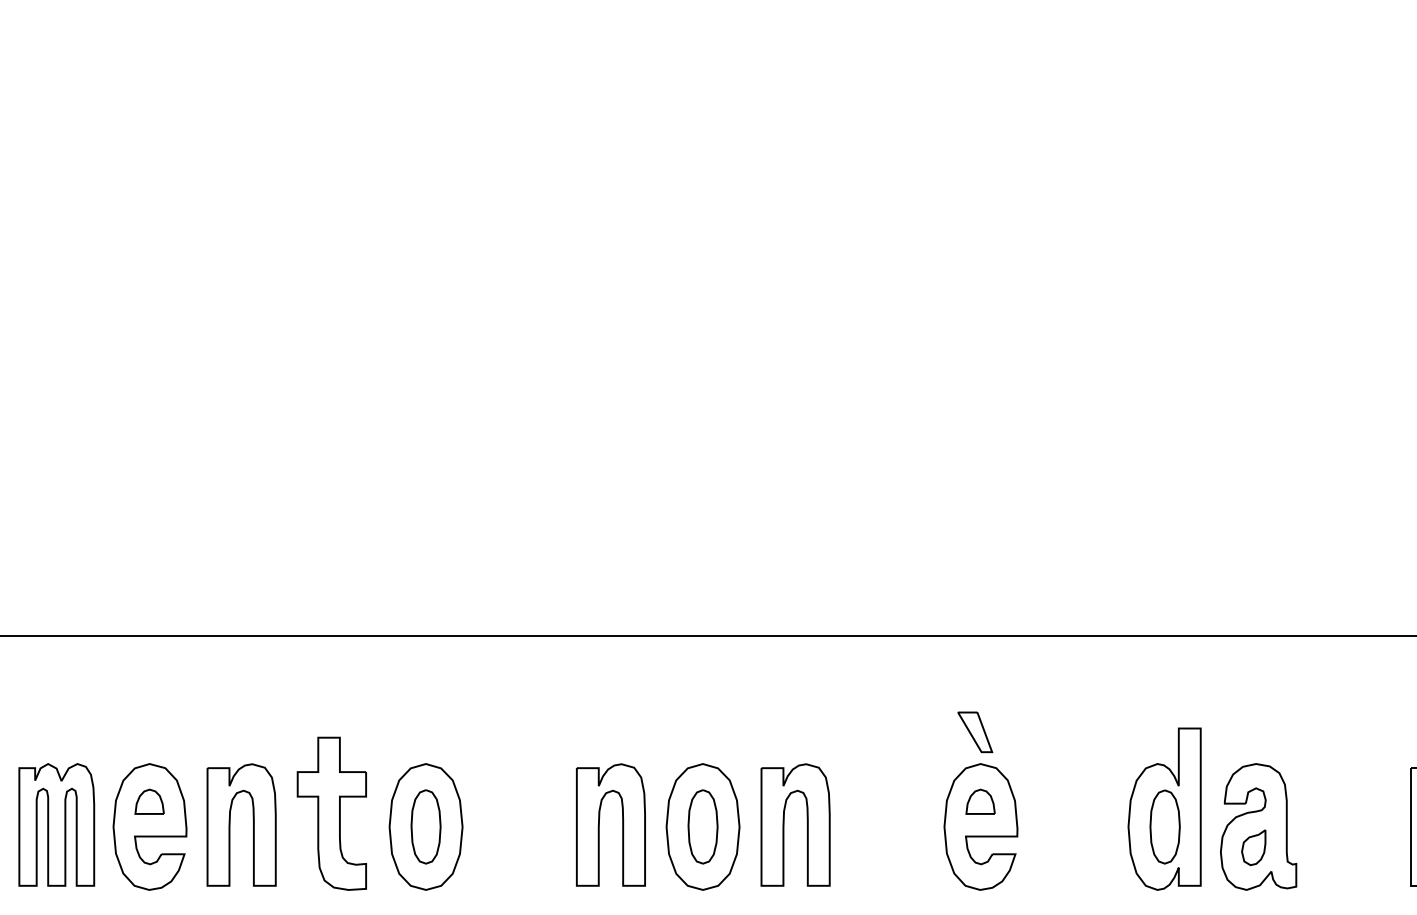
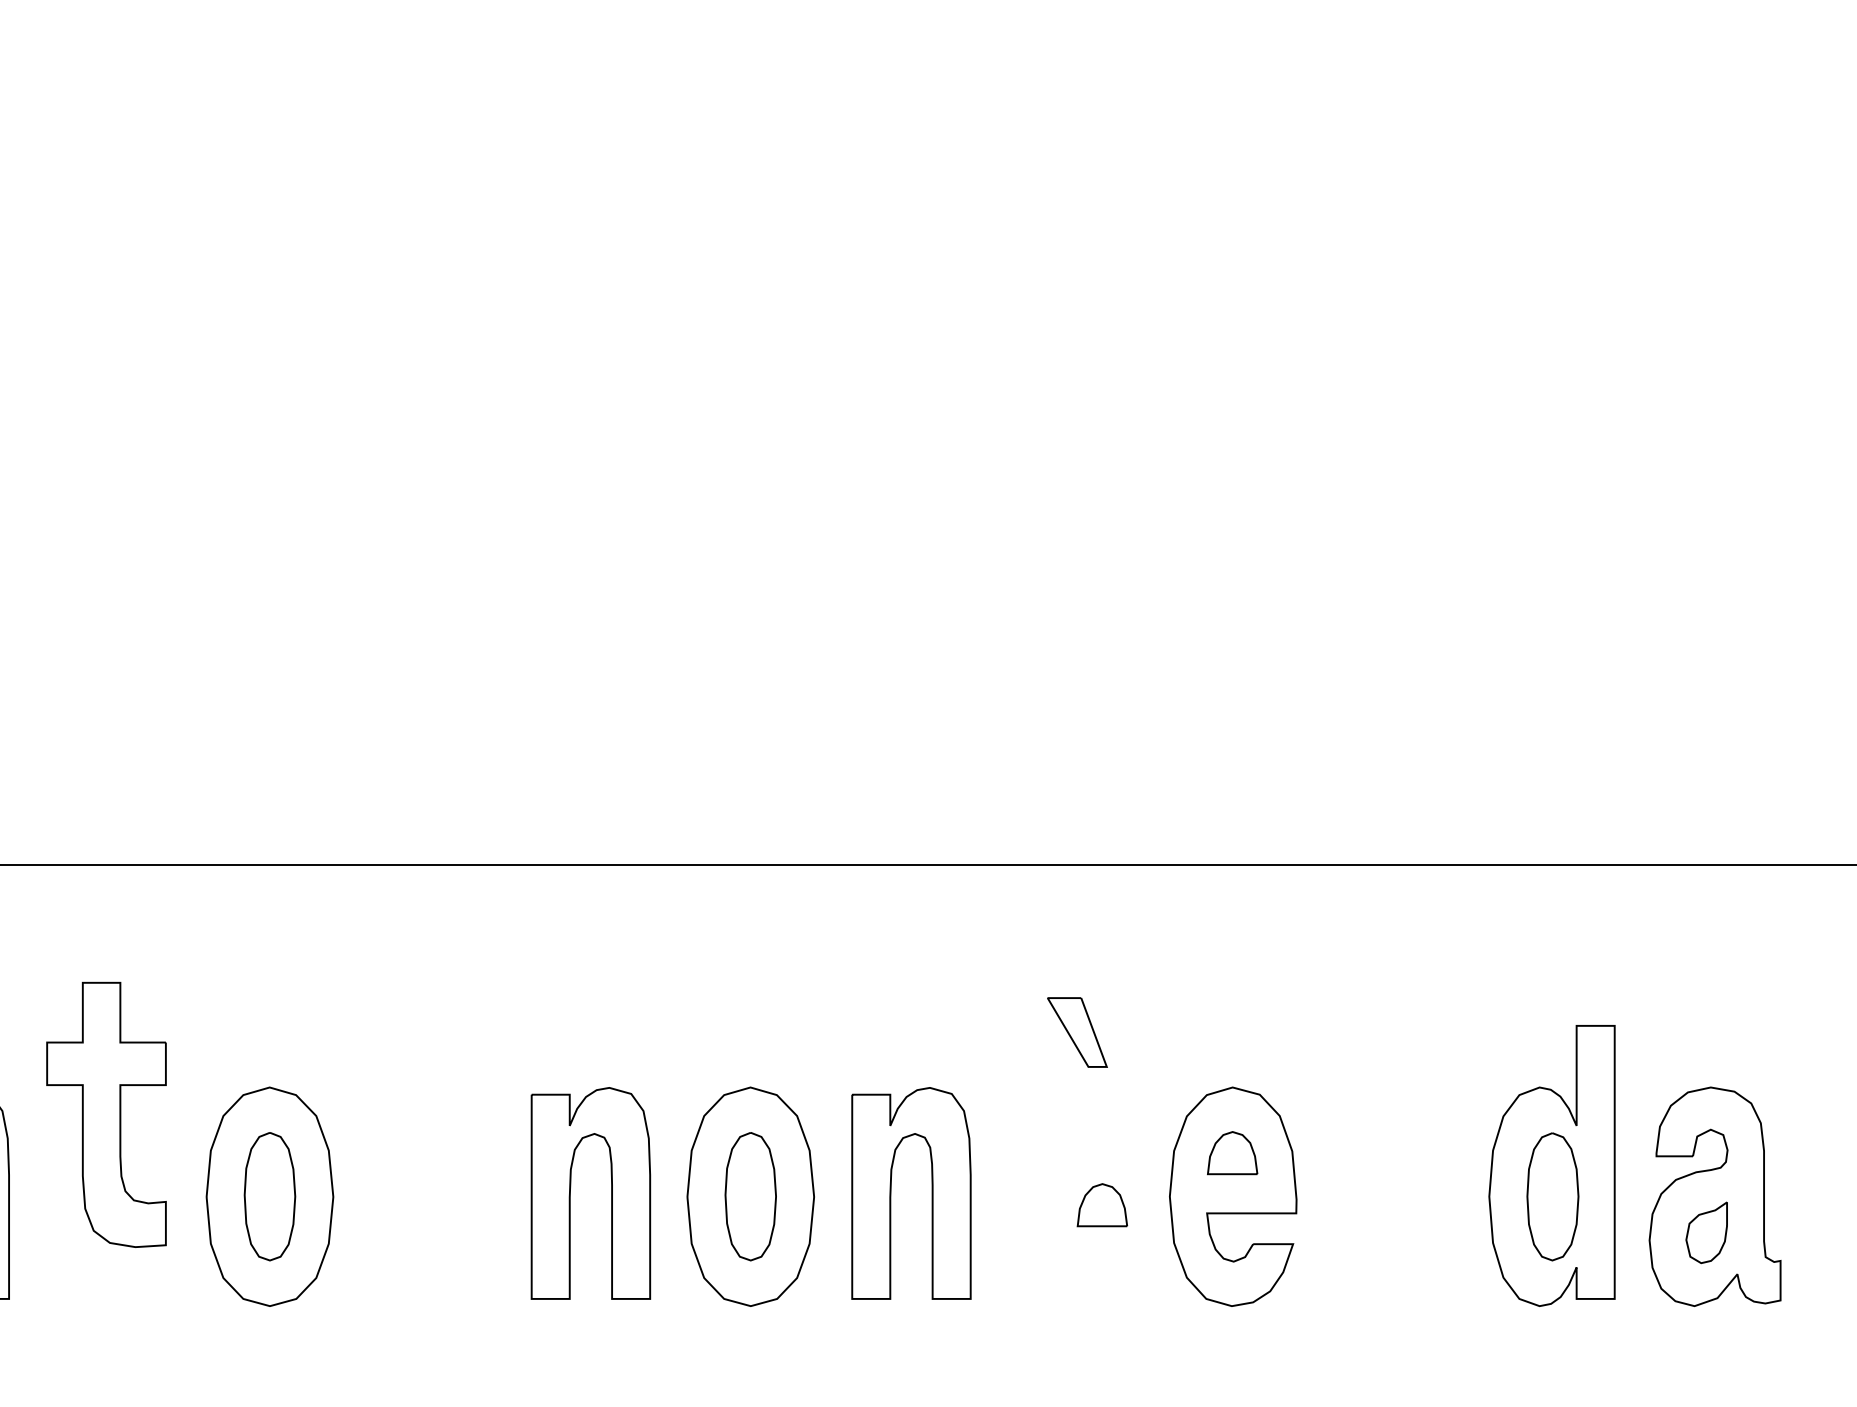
part: (975, 732) -> (1077, 1032), moved
part: (331, 813) -> (105, 1114), moved
part: (905, 831) -> (1102, 1204), added

